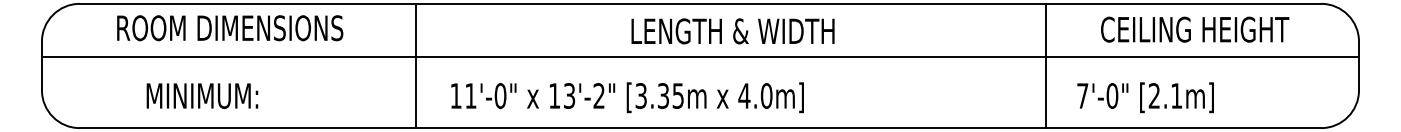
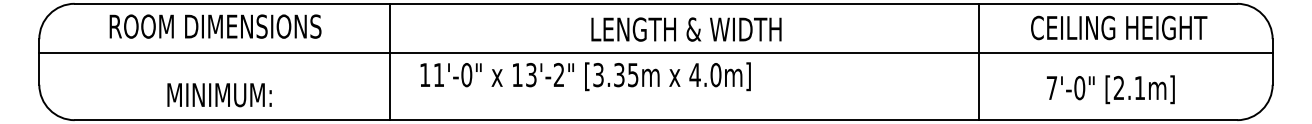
text: (202, 96) -> (219, 95), moved
text: (627, 97) -> (585, 76), moved
text: (1145, 97) -> (1110, 89), moved

